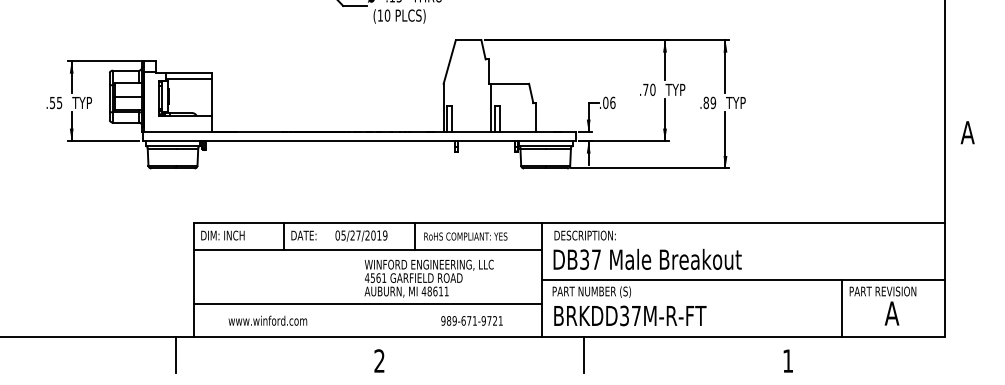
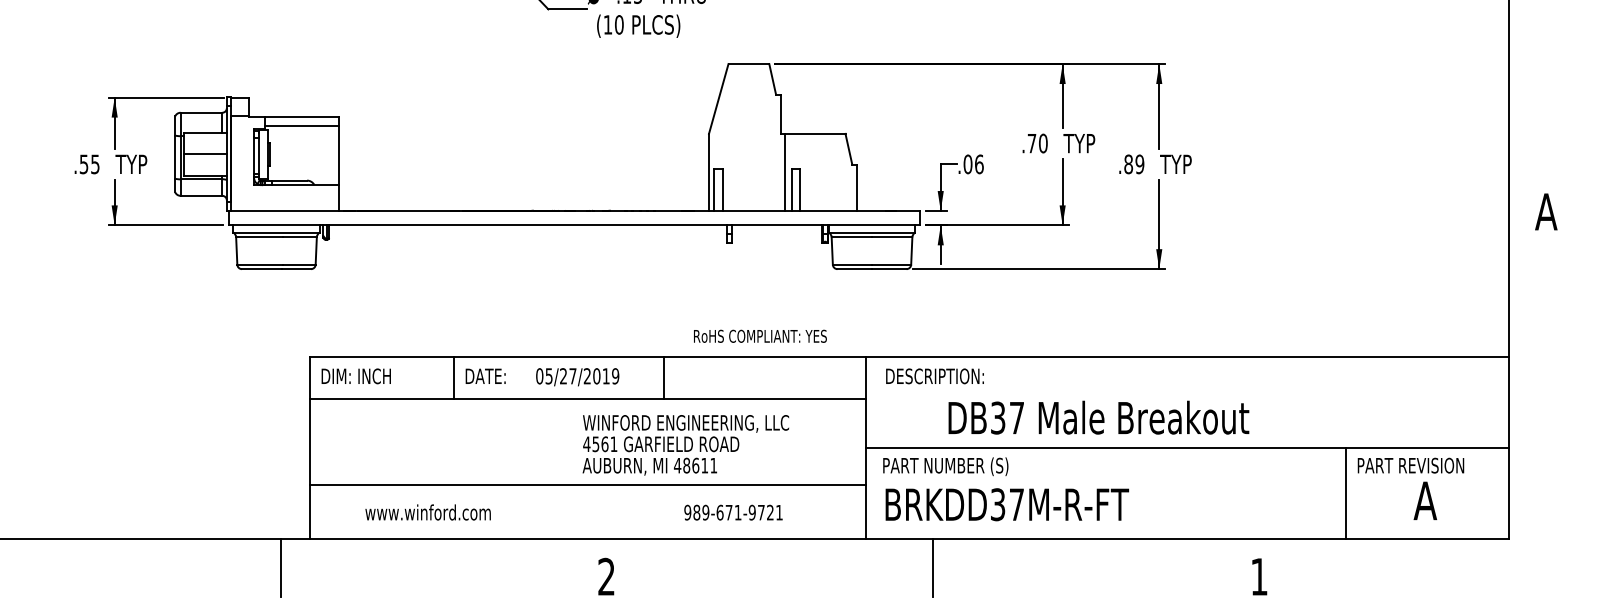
text: (465, 236) -> (759, 336), moved
text: (647, 258) -> (1098, 416), moved
text: (471, 320) -> (732, 512), moved

